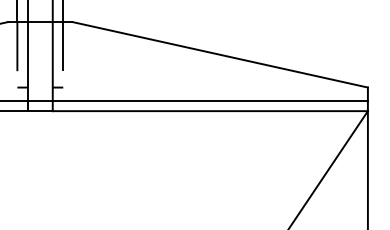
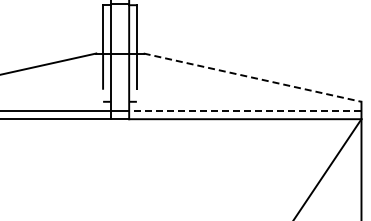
line: (220, 54) -> (252, 77), solid -> dashed
line: (209, 100) -> (244, 111), solid -> dashed

